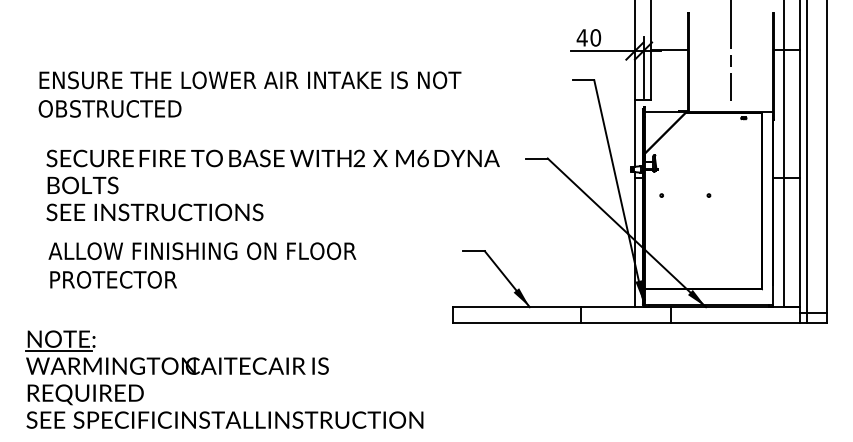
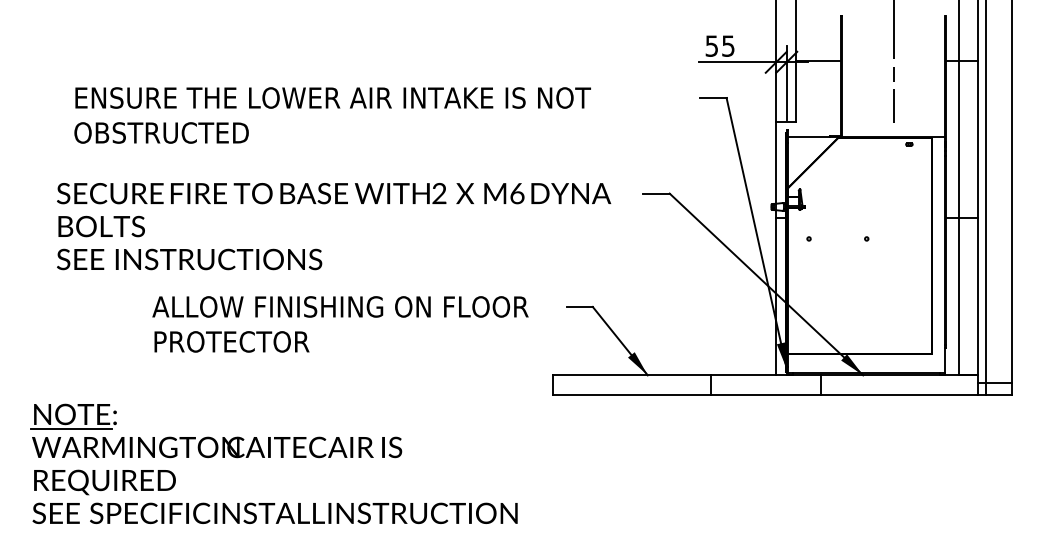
text: (588, 37) -> (719, 45), 40 -> 55
text: (249, 94) -> (332, 115), moved
text: (202, 265) -> (340, 324), moved

